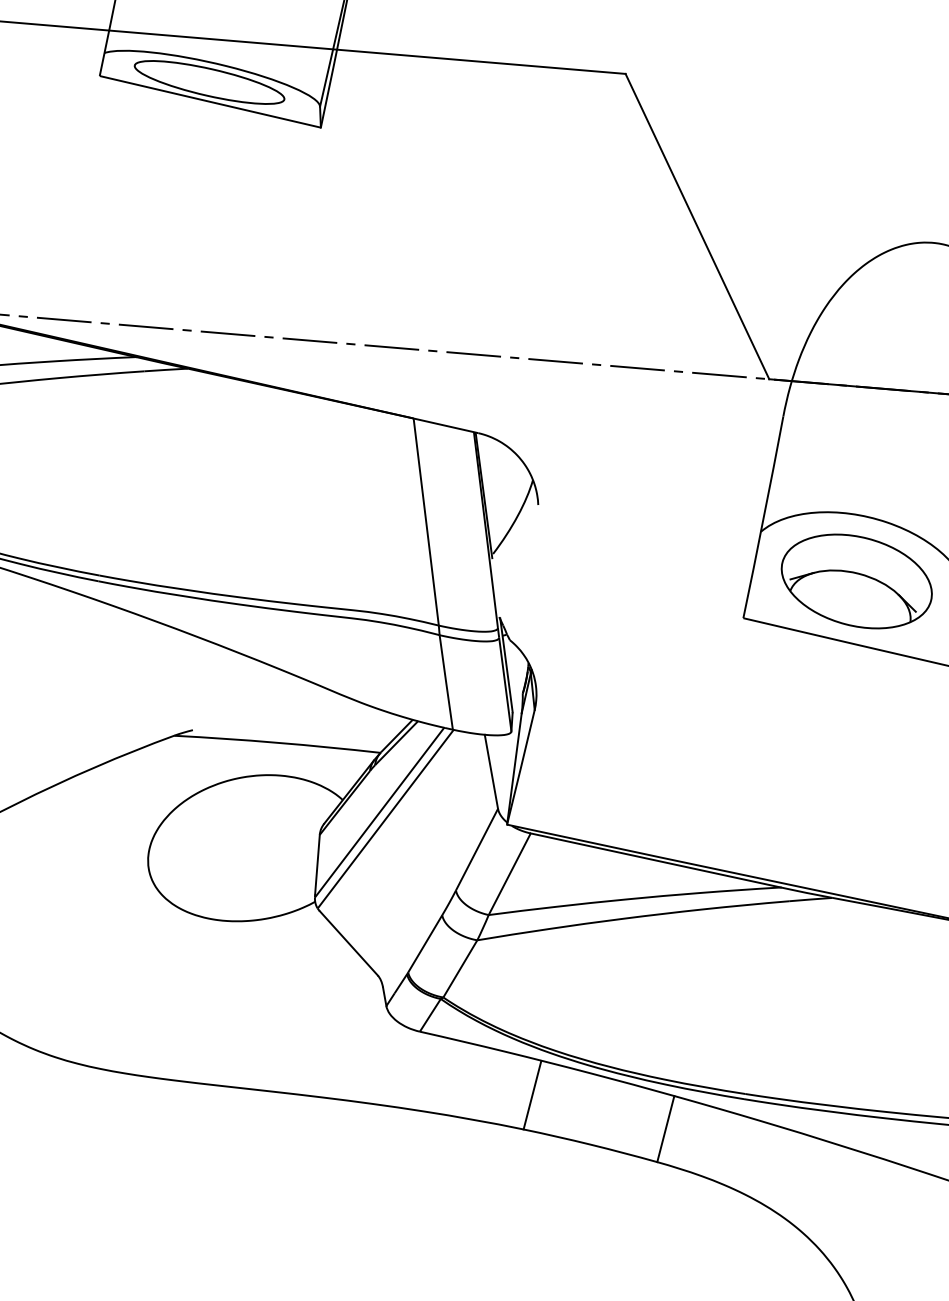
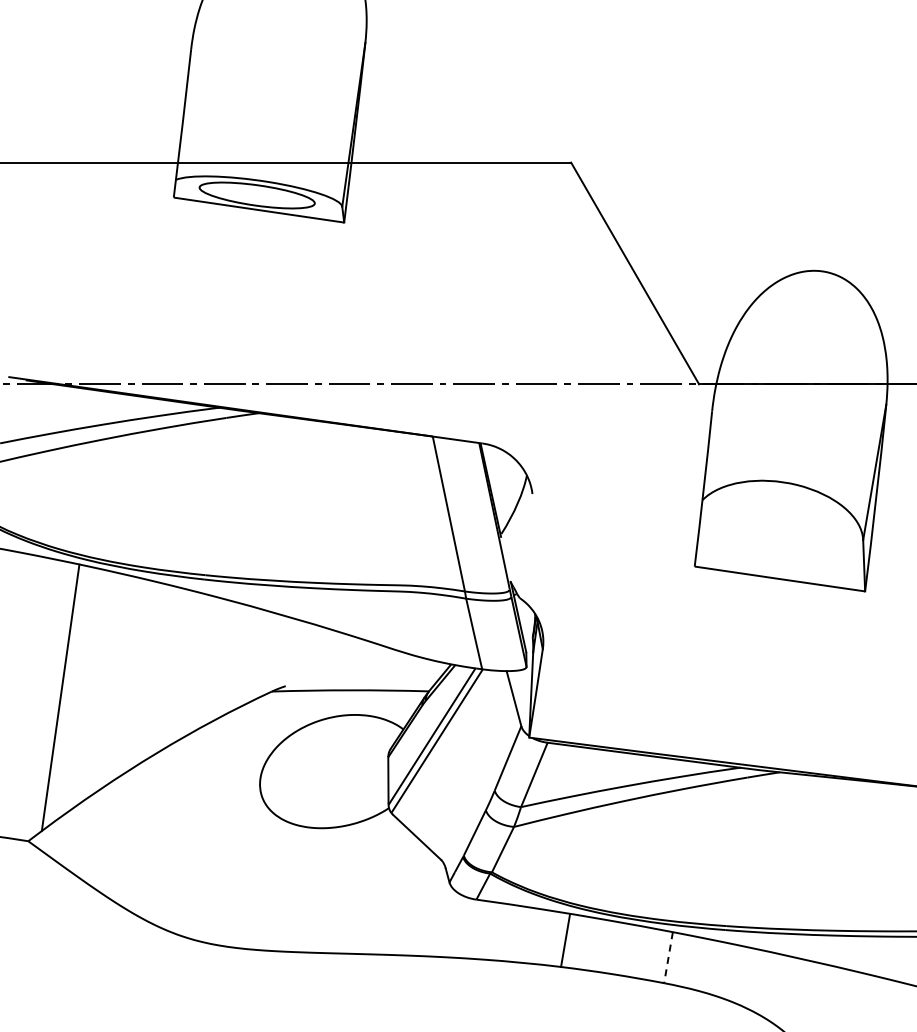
part: (856, 581) -> (777, 531), removed
line: (665, 1128) -> (668, 957), solid -> dashed

